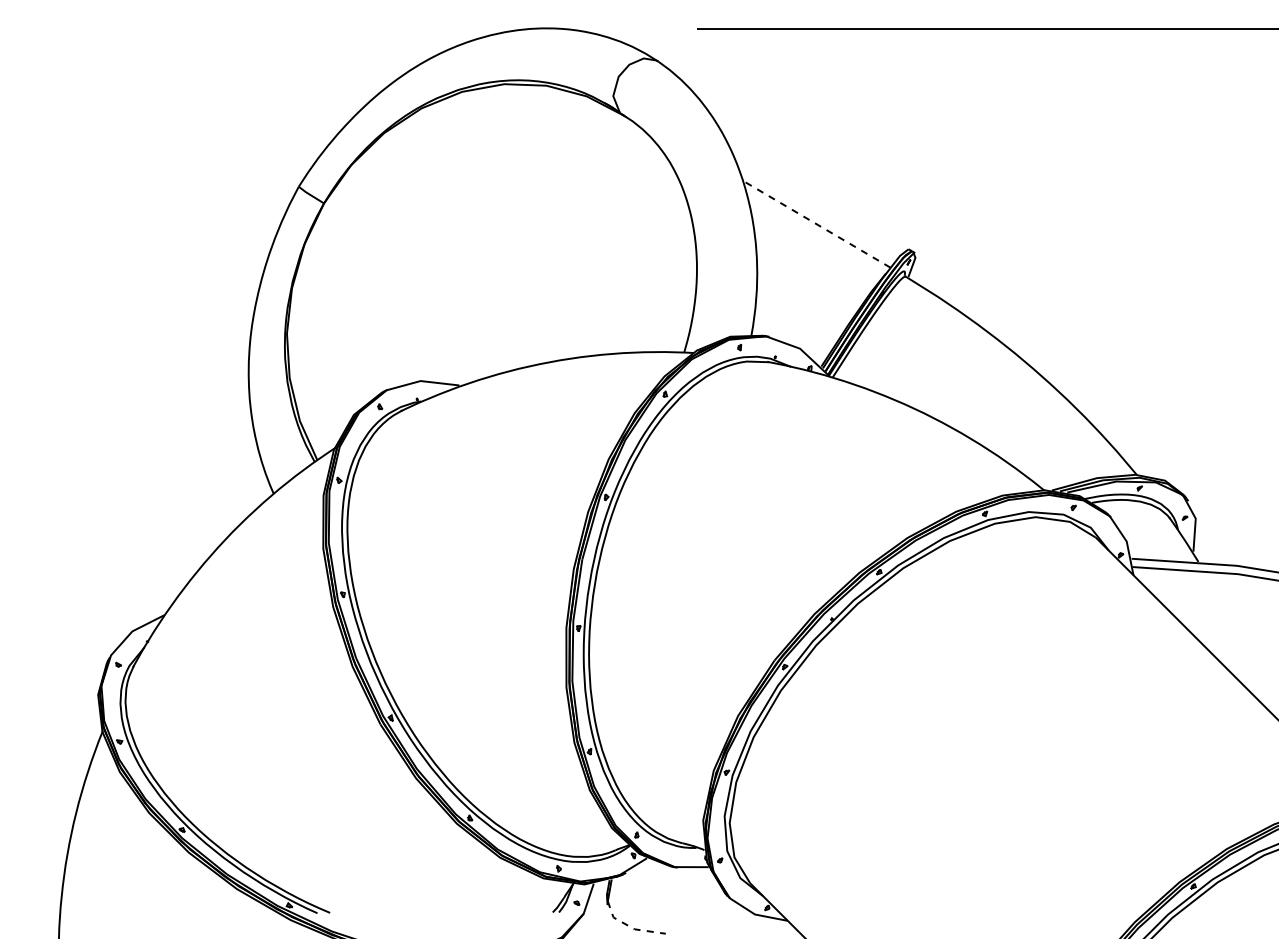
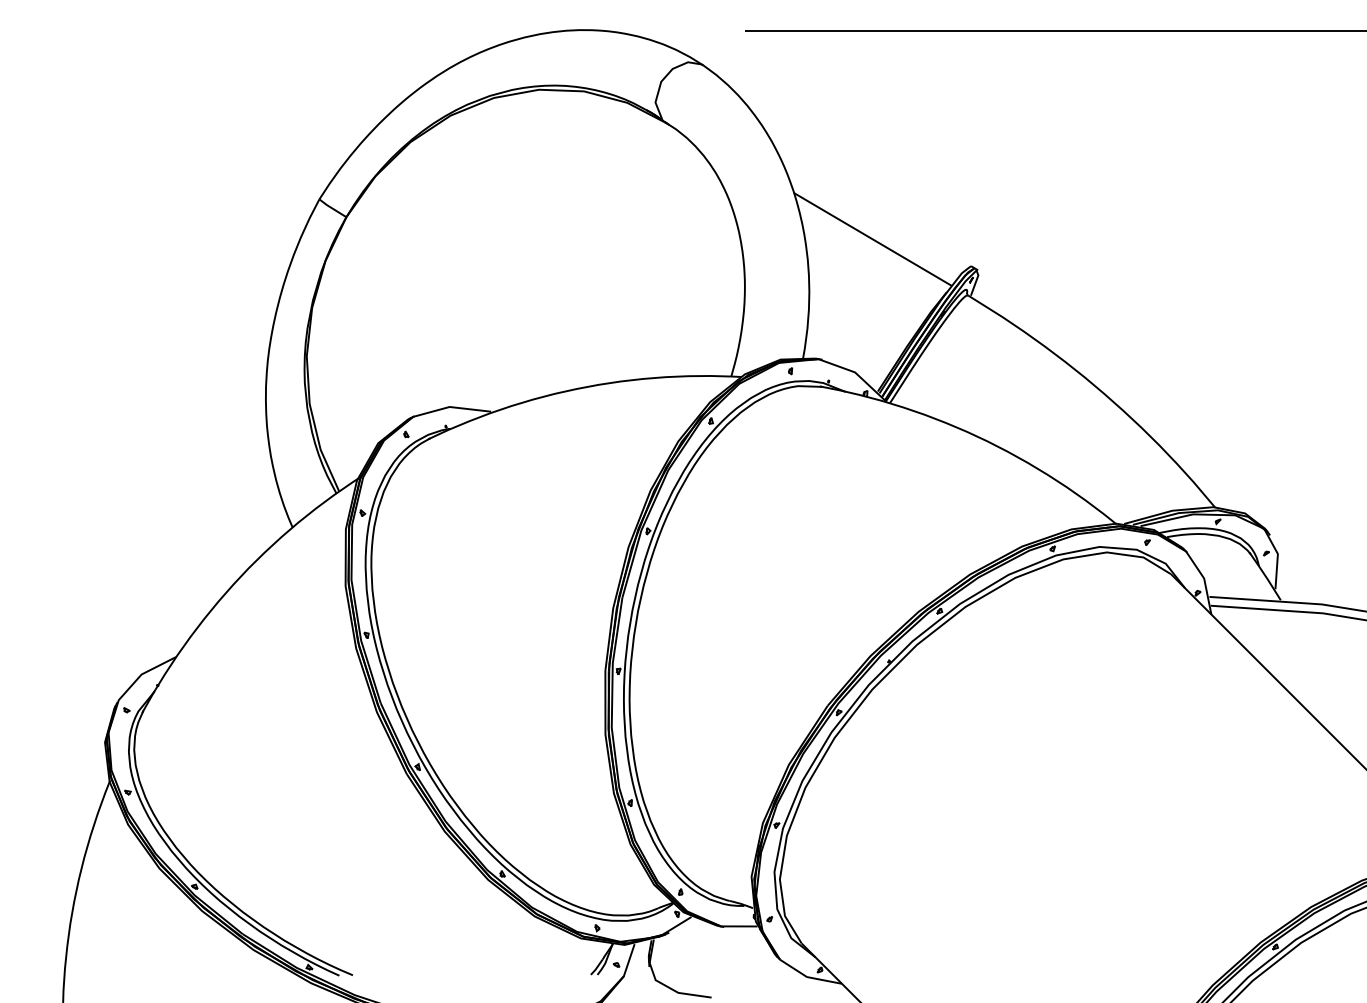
line: (816, 224) -> (872, 239), dashed -> solid
line: (630, 926) -> (673, 989), dashed -> solid

